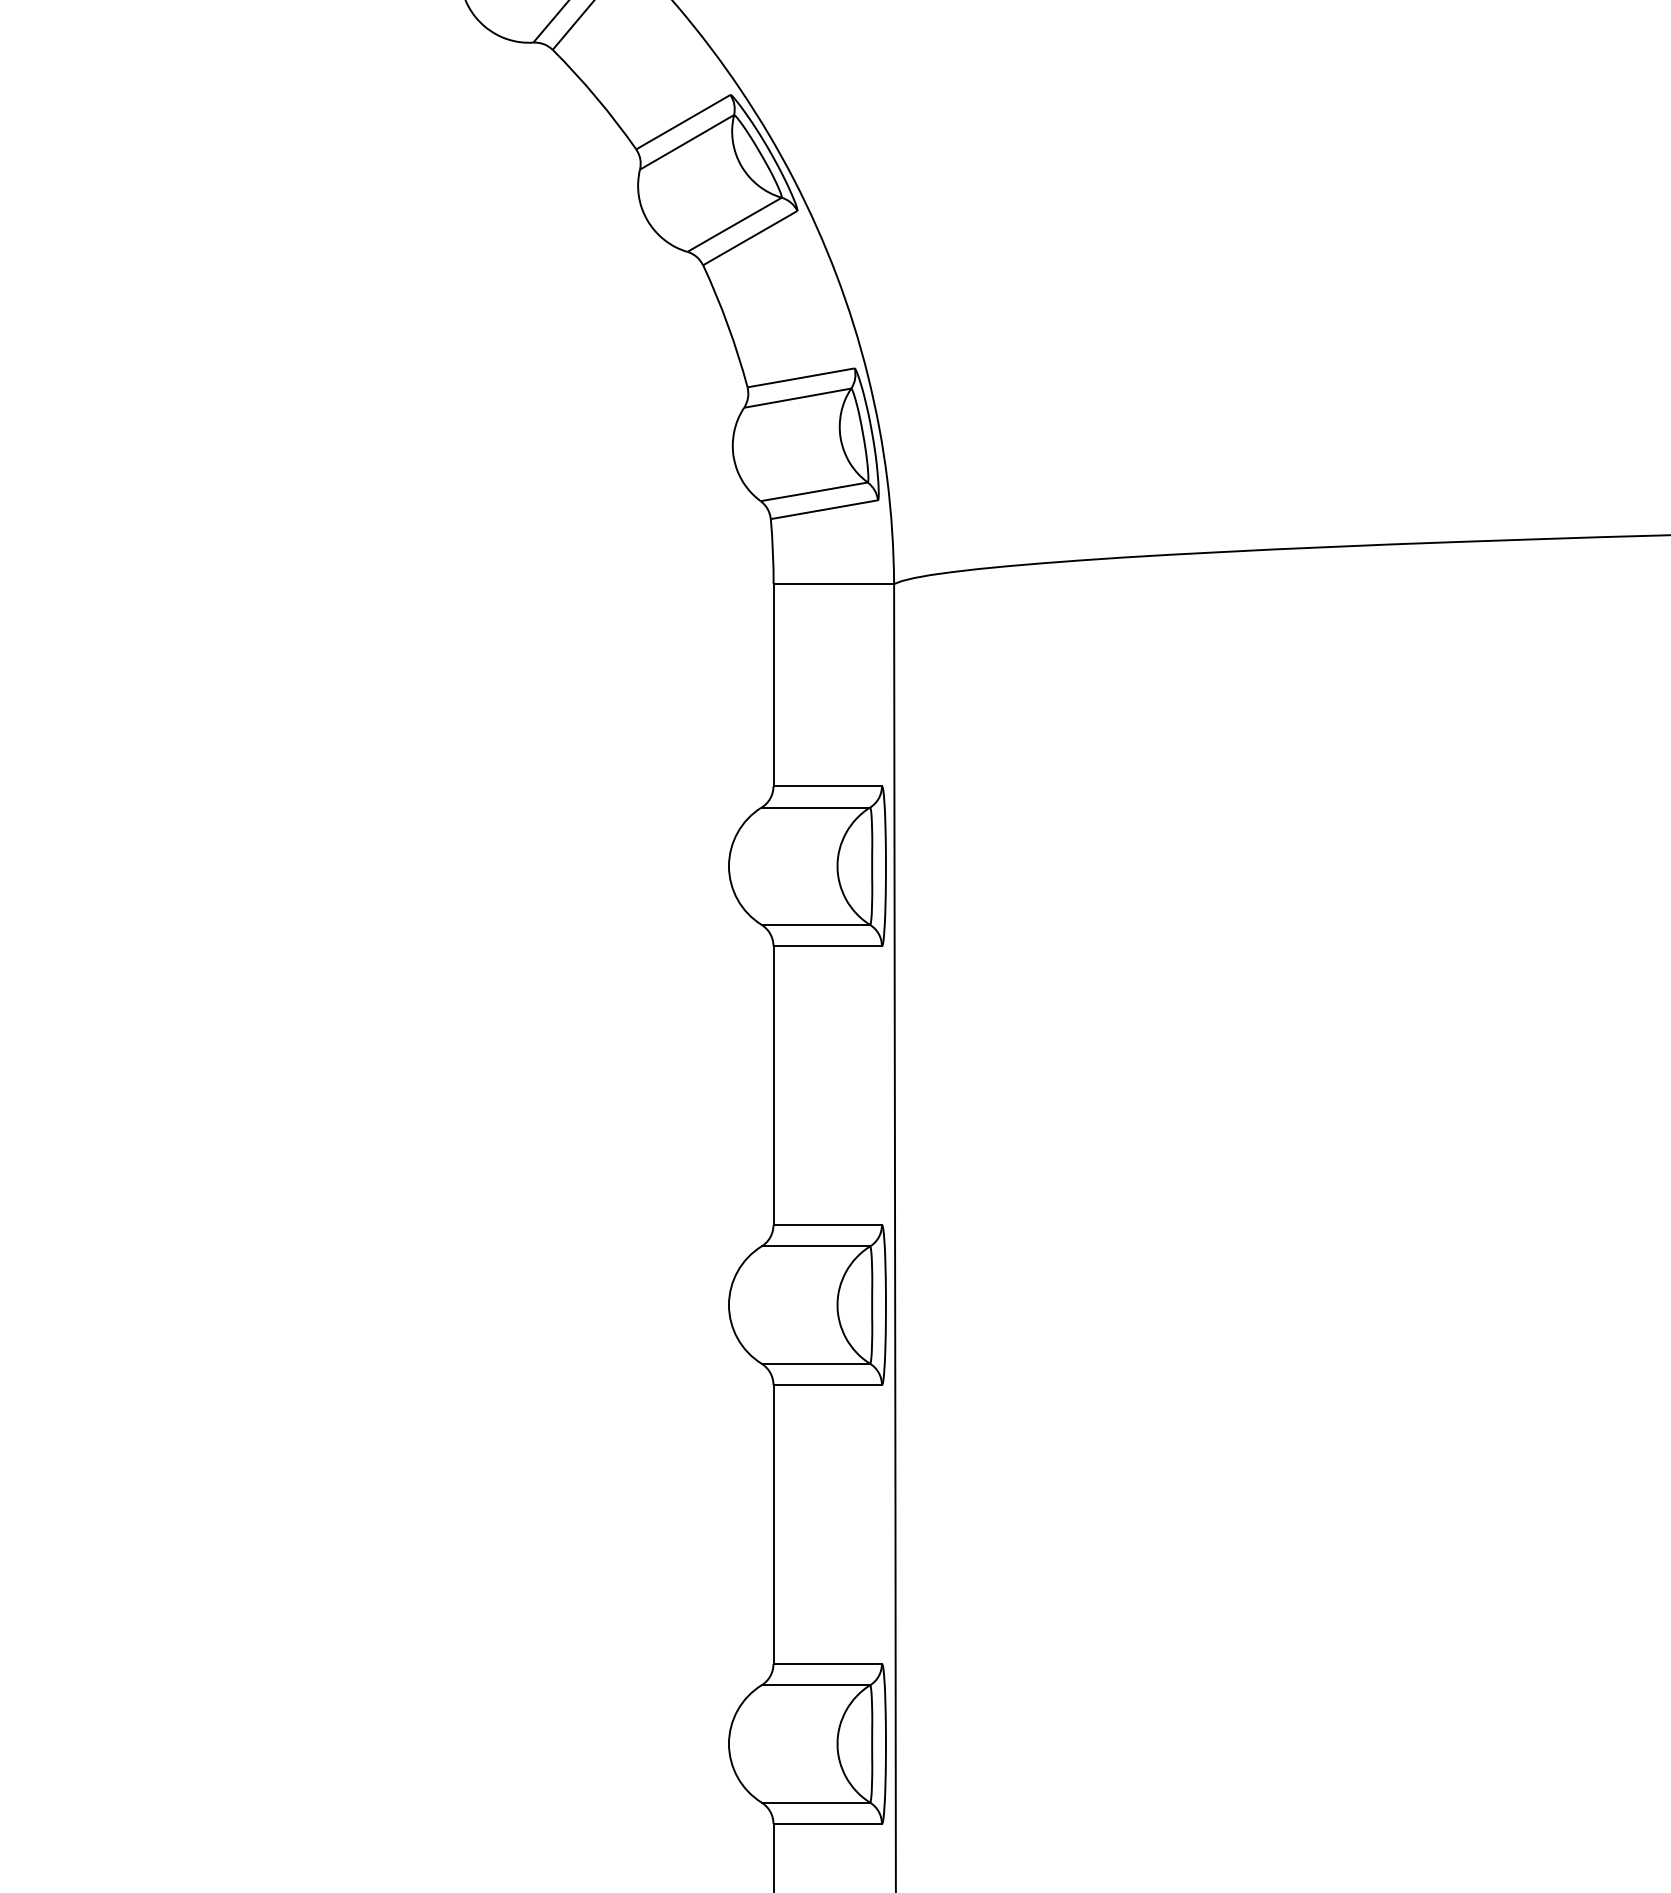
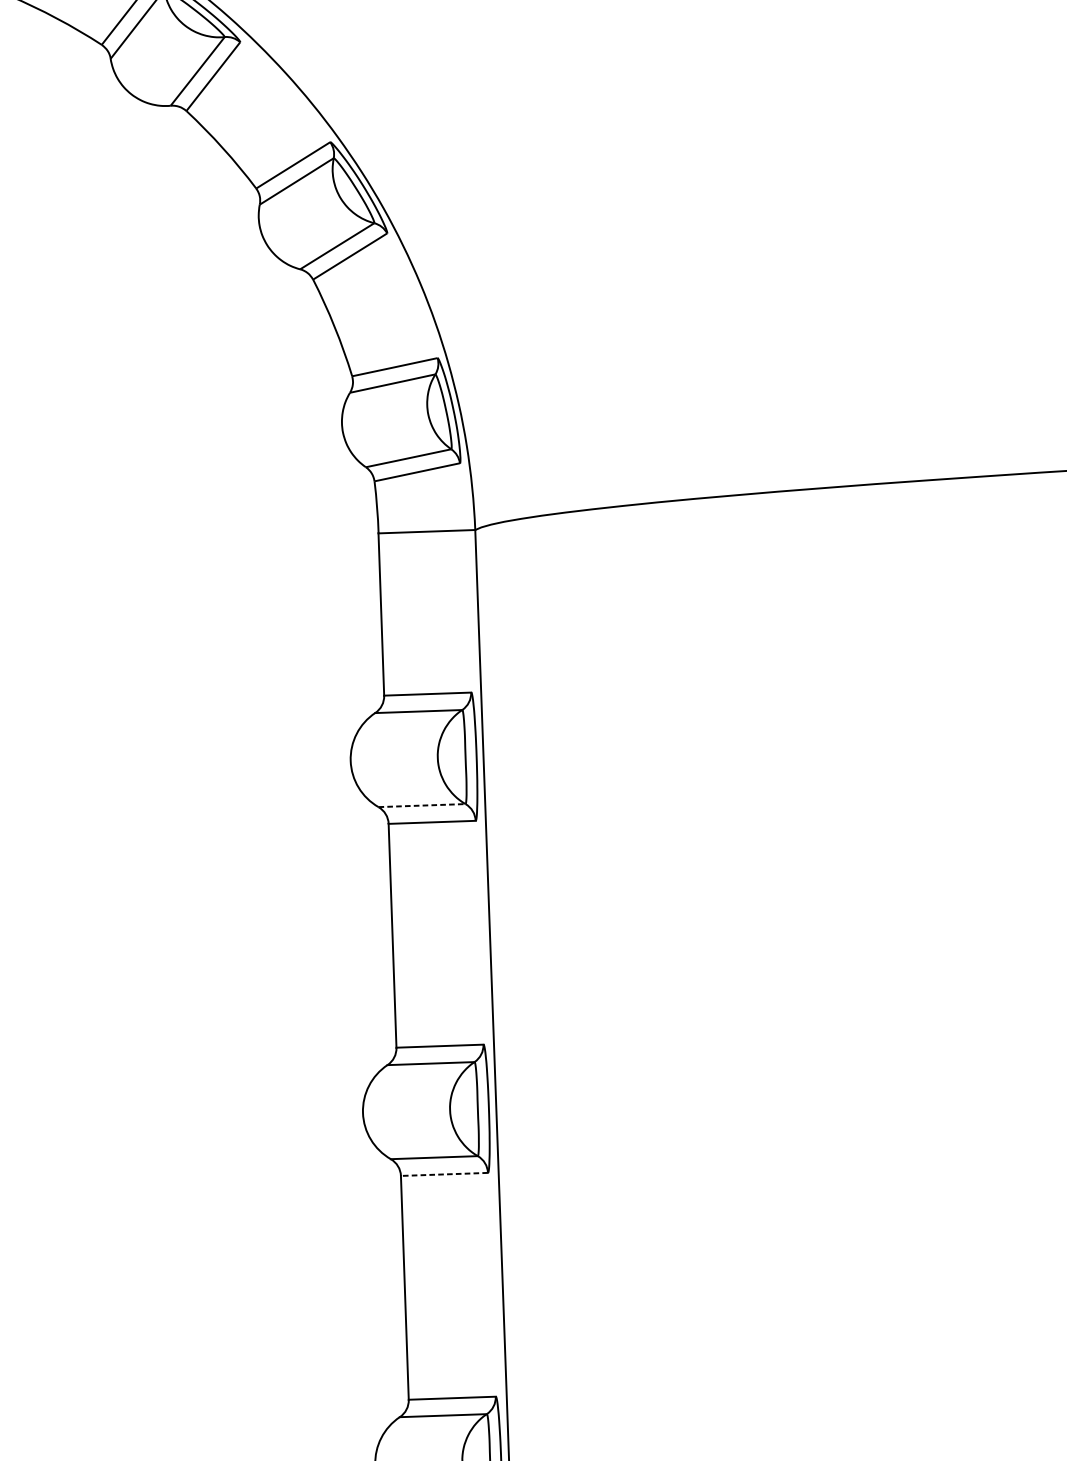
line: (816, 924) -> (422, 805), solid -> dashed
line: (827, 1385) -> (444, 1174), solid -> dashed

